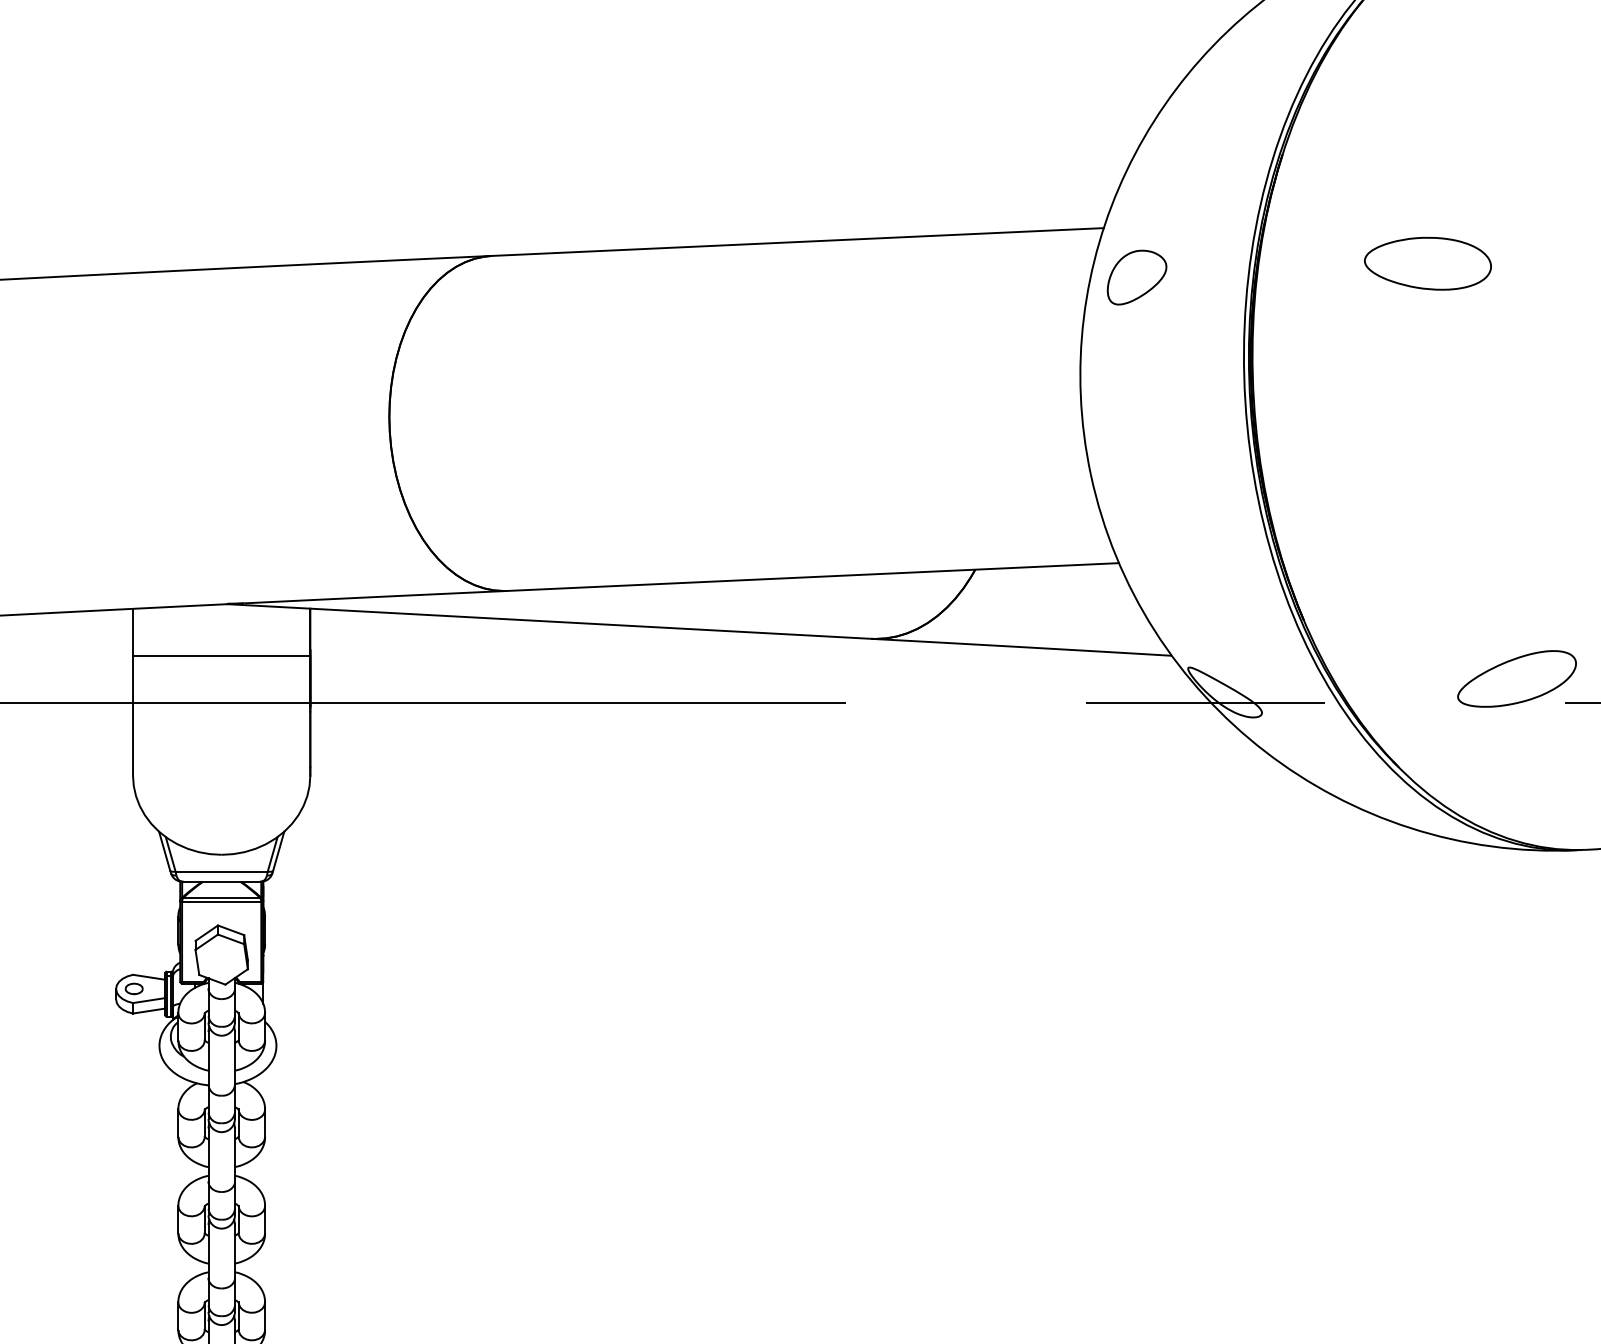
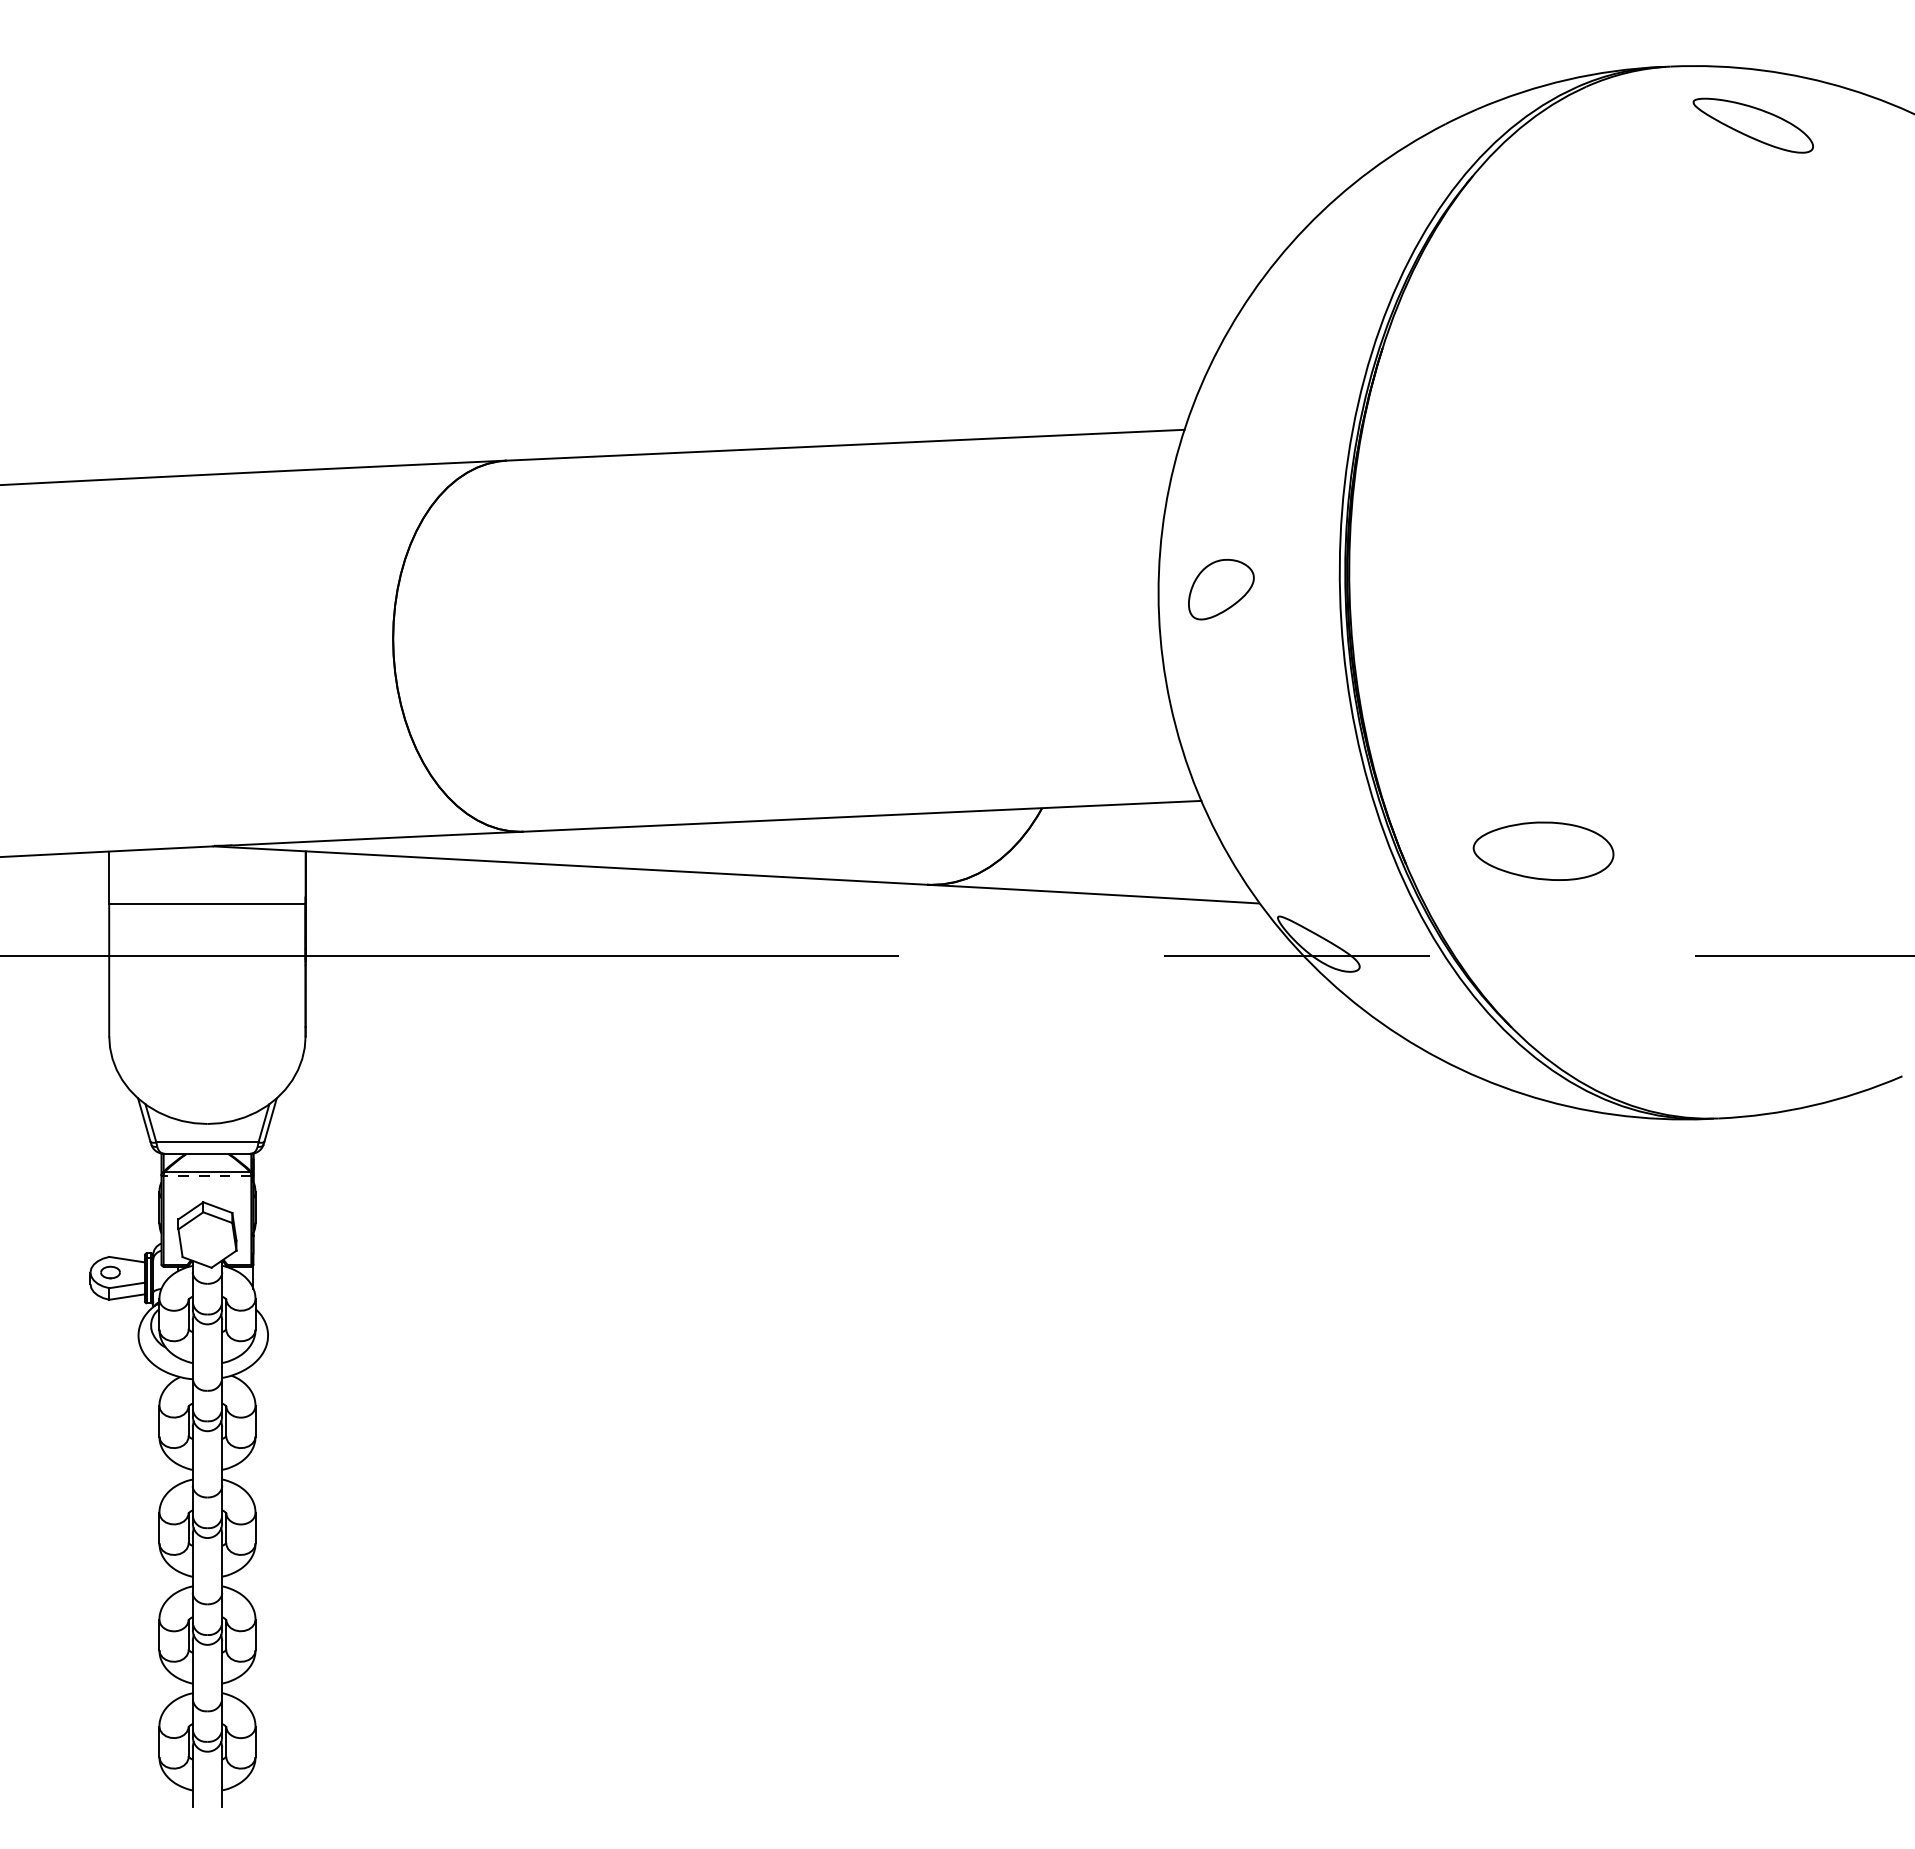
part: (1427, 263) -> (1543, 850), moved
part: (1137, 277) -> (1221, 589), moved
part: (1517, 678) -> (1642, 928), removed
line: (221, 902) -> (207, 1176), solid -> dashed

